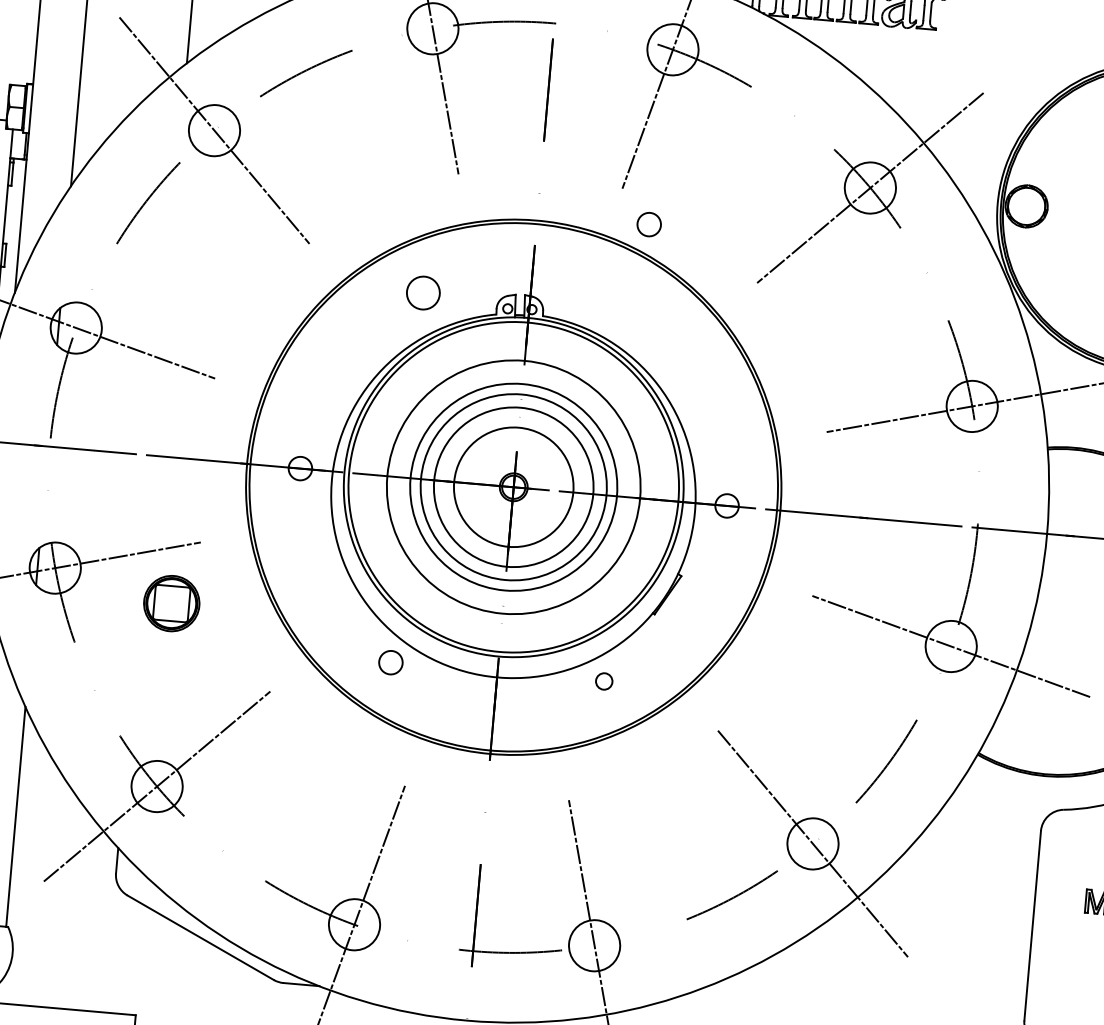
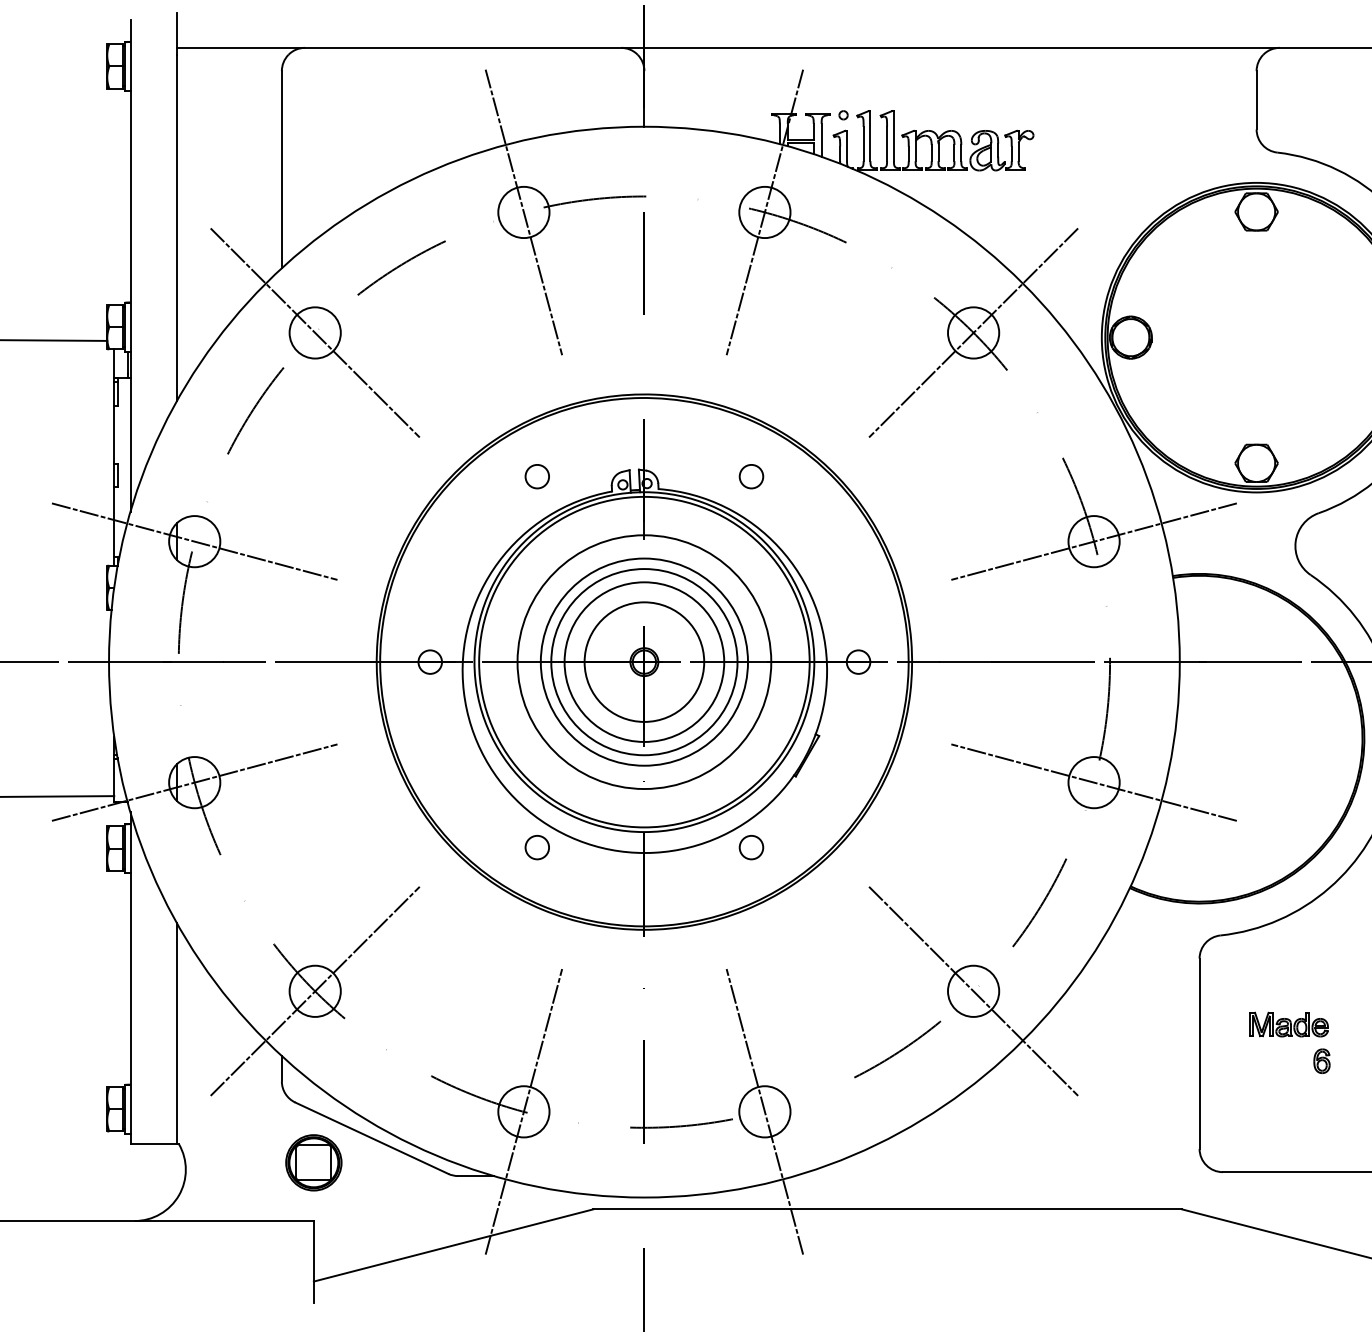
circle: (649, 224) -> (751, 476), moved
circle: (422, 292) -> (536, 476), size x0.71
part: (171, 603) -> (313, 1162), moved
circle: (604, 681) -> (751, 847), size x1.43

